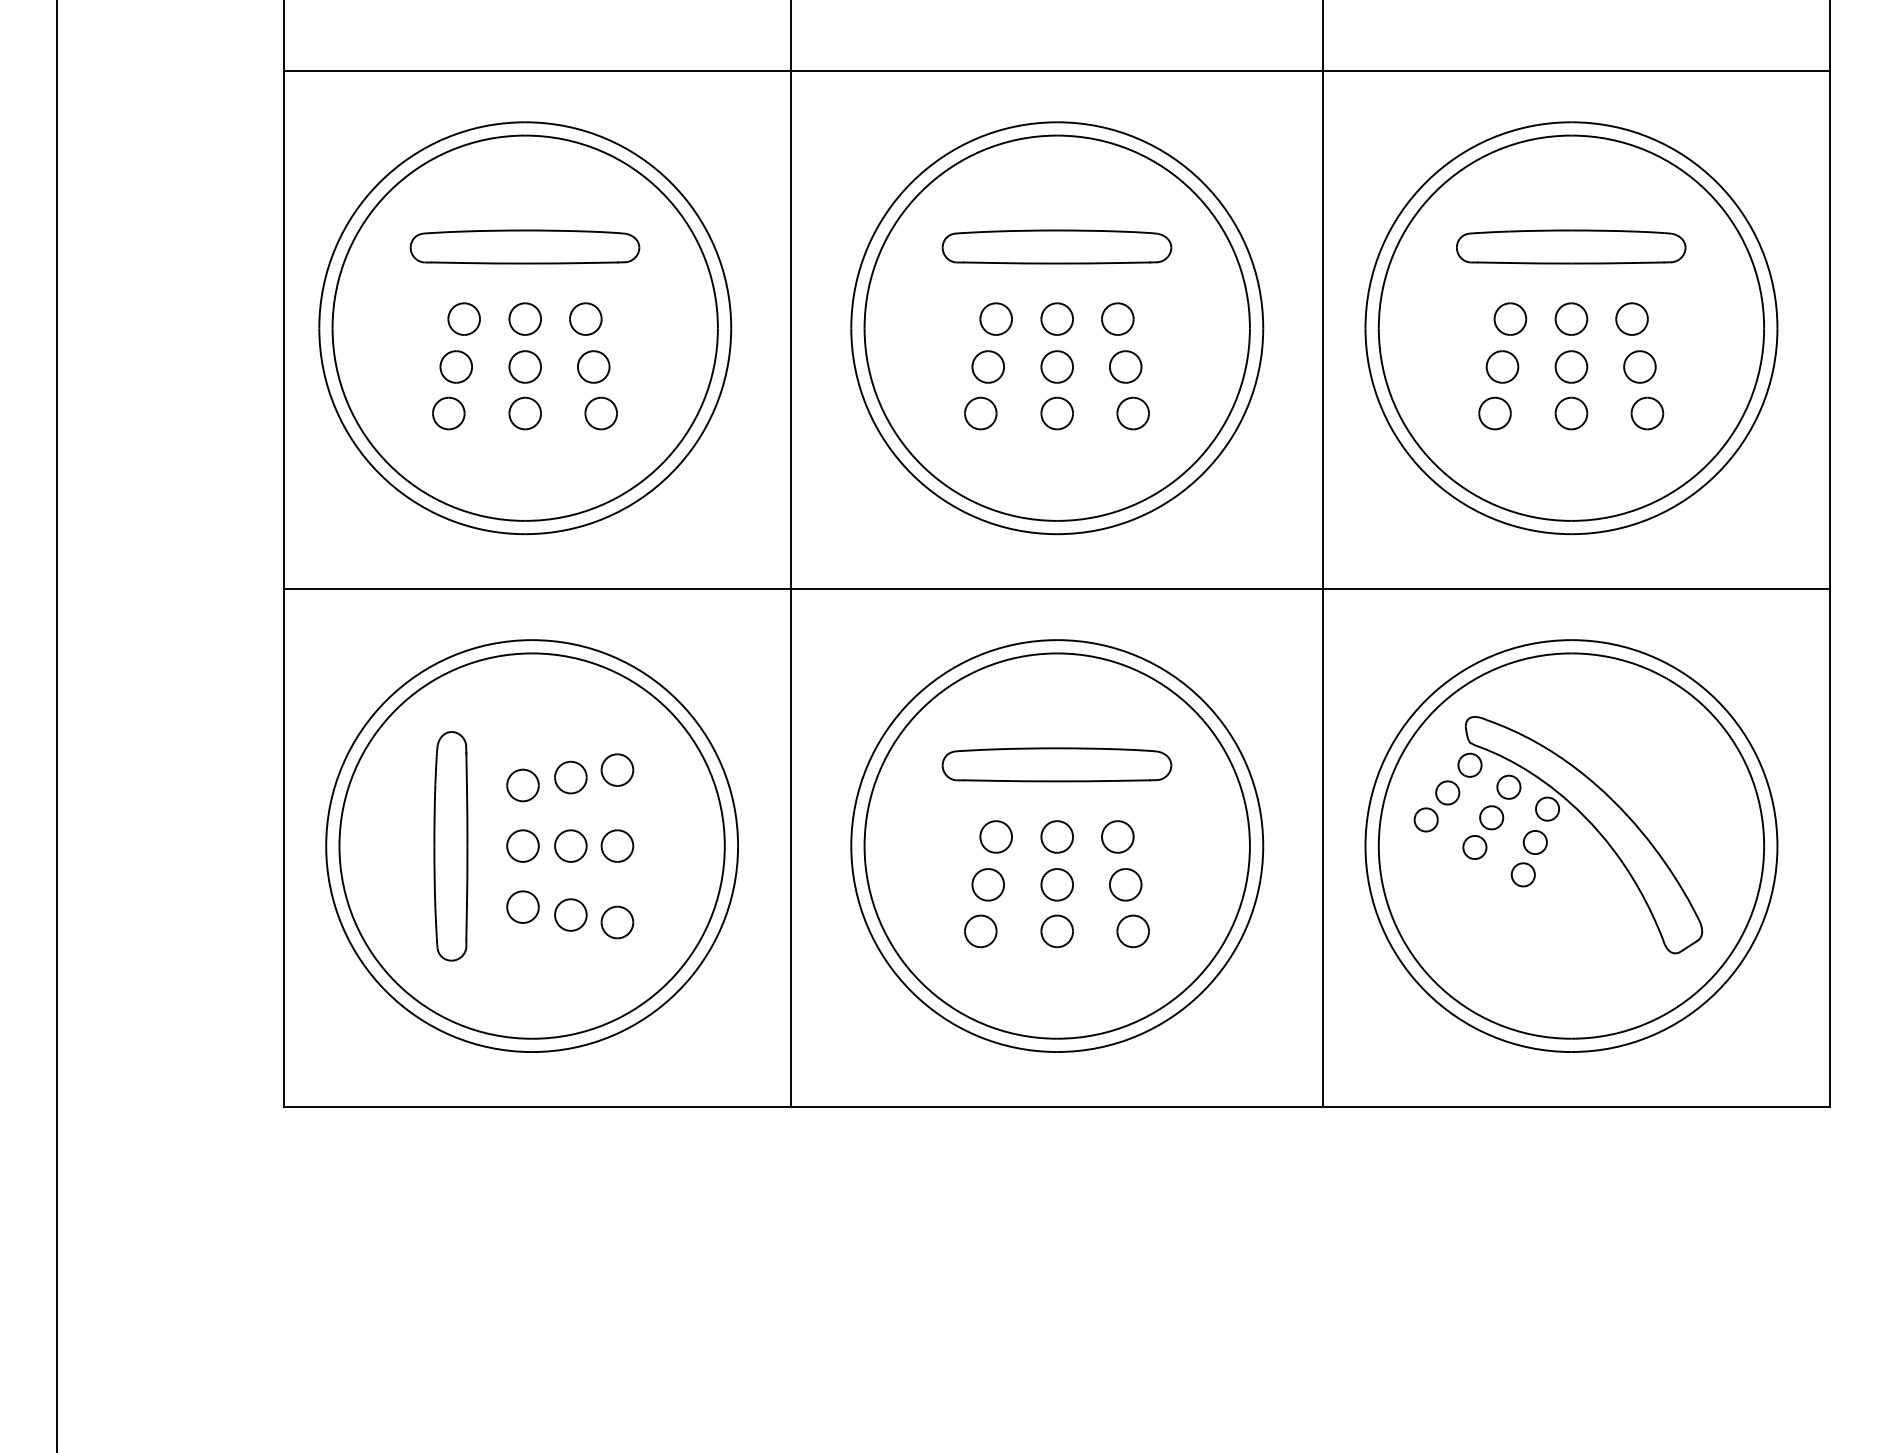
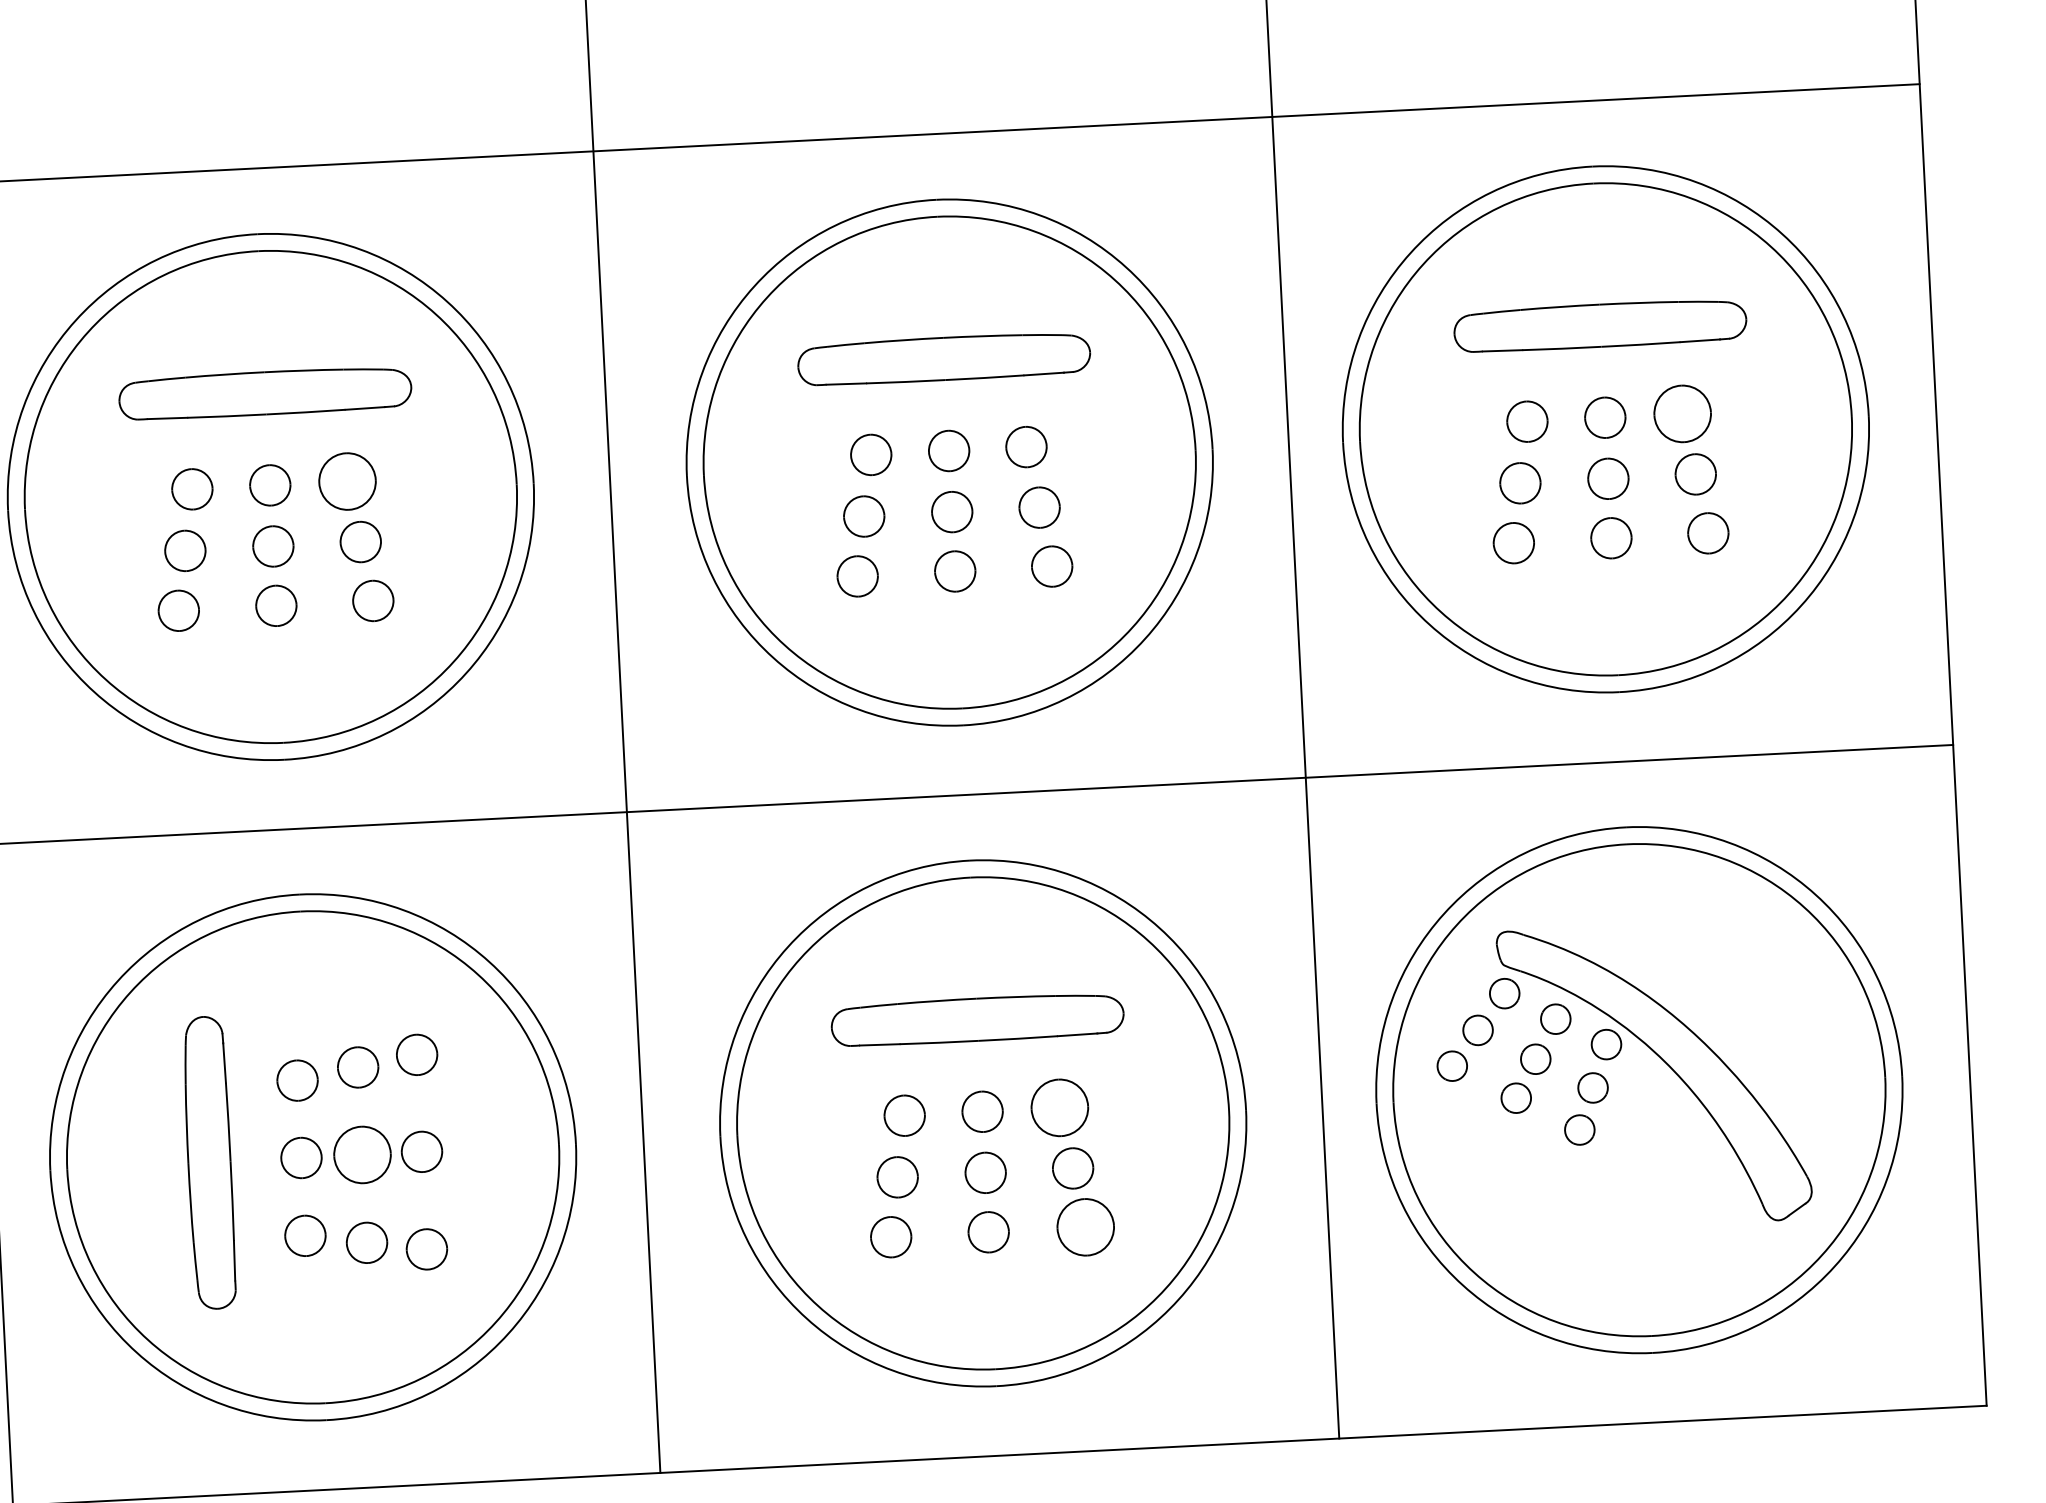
part: (585, 318) -> (347, 480), size x1.4
part: (1631, 318) -> (1681, 413), size x1.4
part: (1117, 836) -> (1059, 1107), size x1.4
part: (570, 845) -> (362, 1154), size x1.4
part: (1132, 931) -> (1084, 1227), size x1.4

